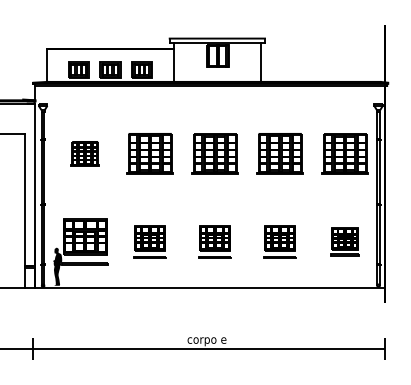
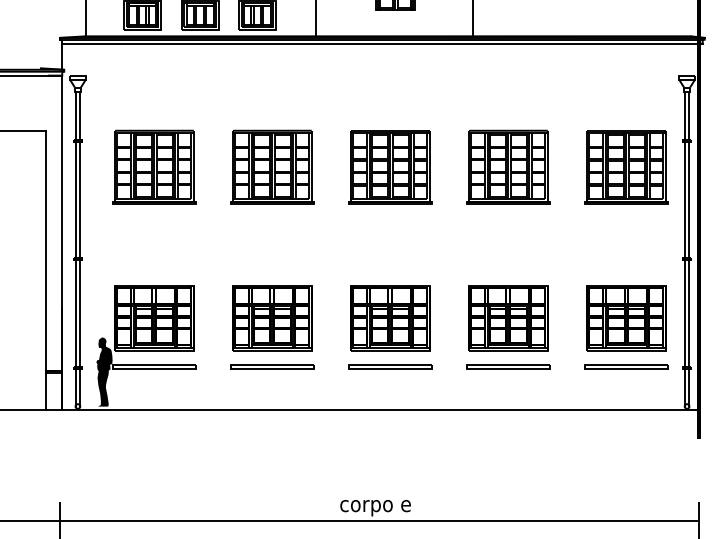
part: (84, 153) -> (153, 166), size x1.67
part: (149, 241) -> (271, 326), size x1.43
part: (214, 241) -> (389, 326), size x1.43
part: (279, 241) -> (507, 326), size x1.43
part: (344, 241) -> (625, 326), size x1.67

